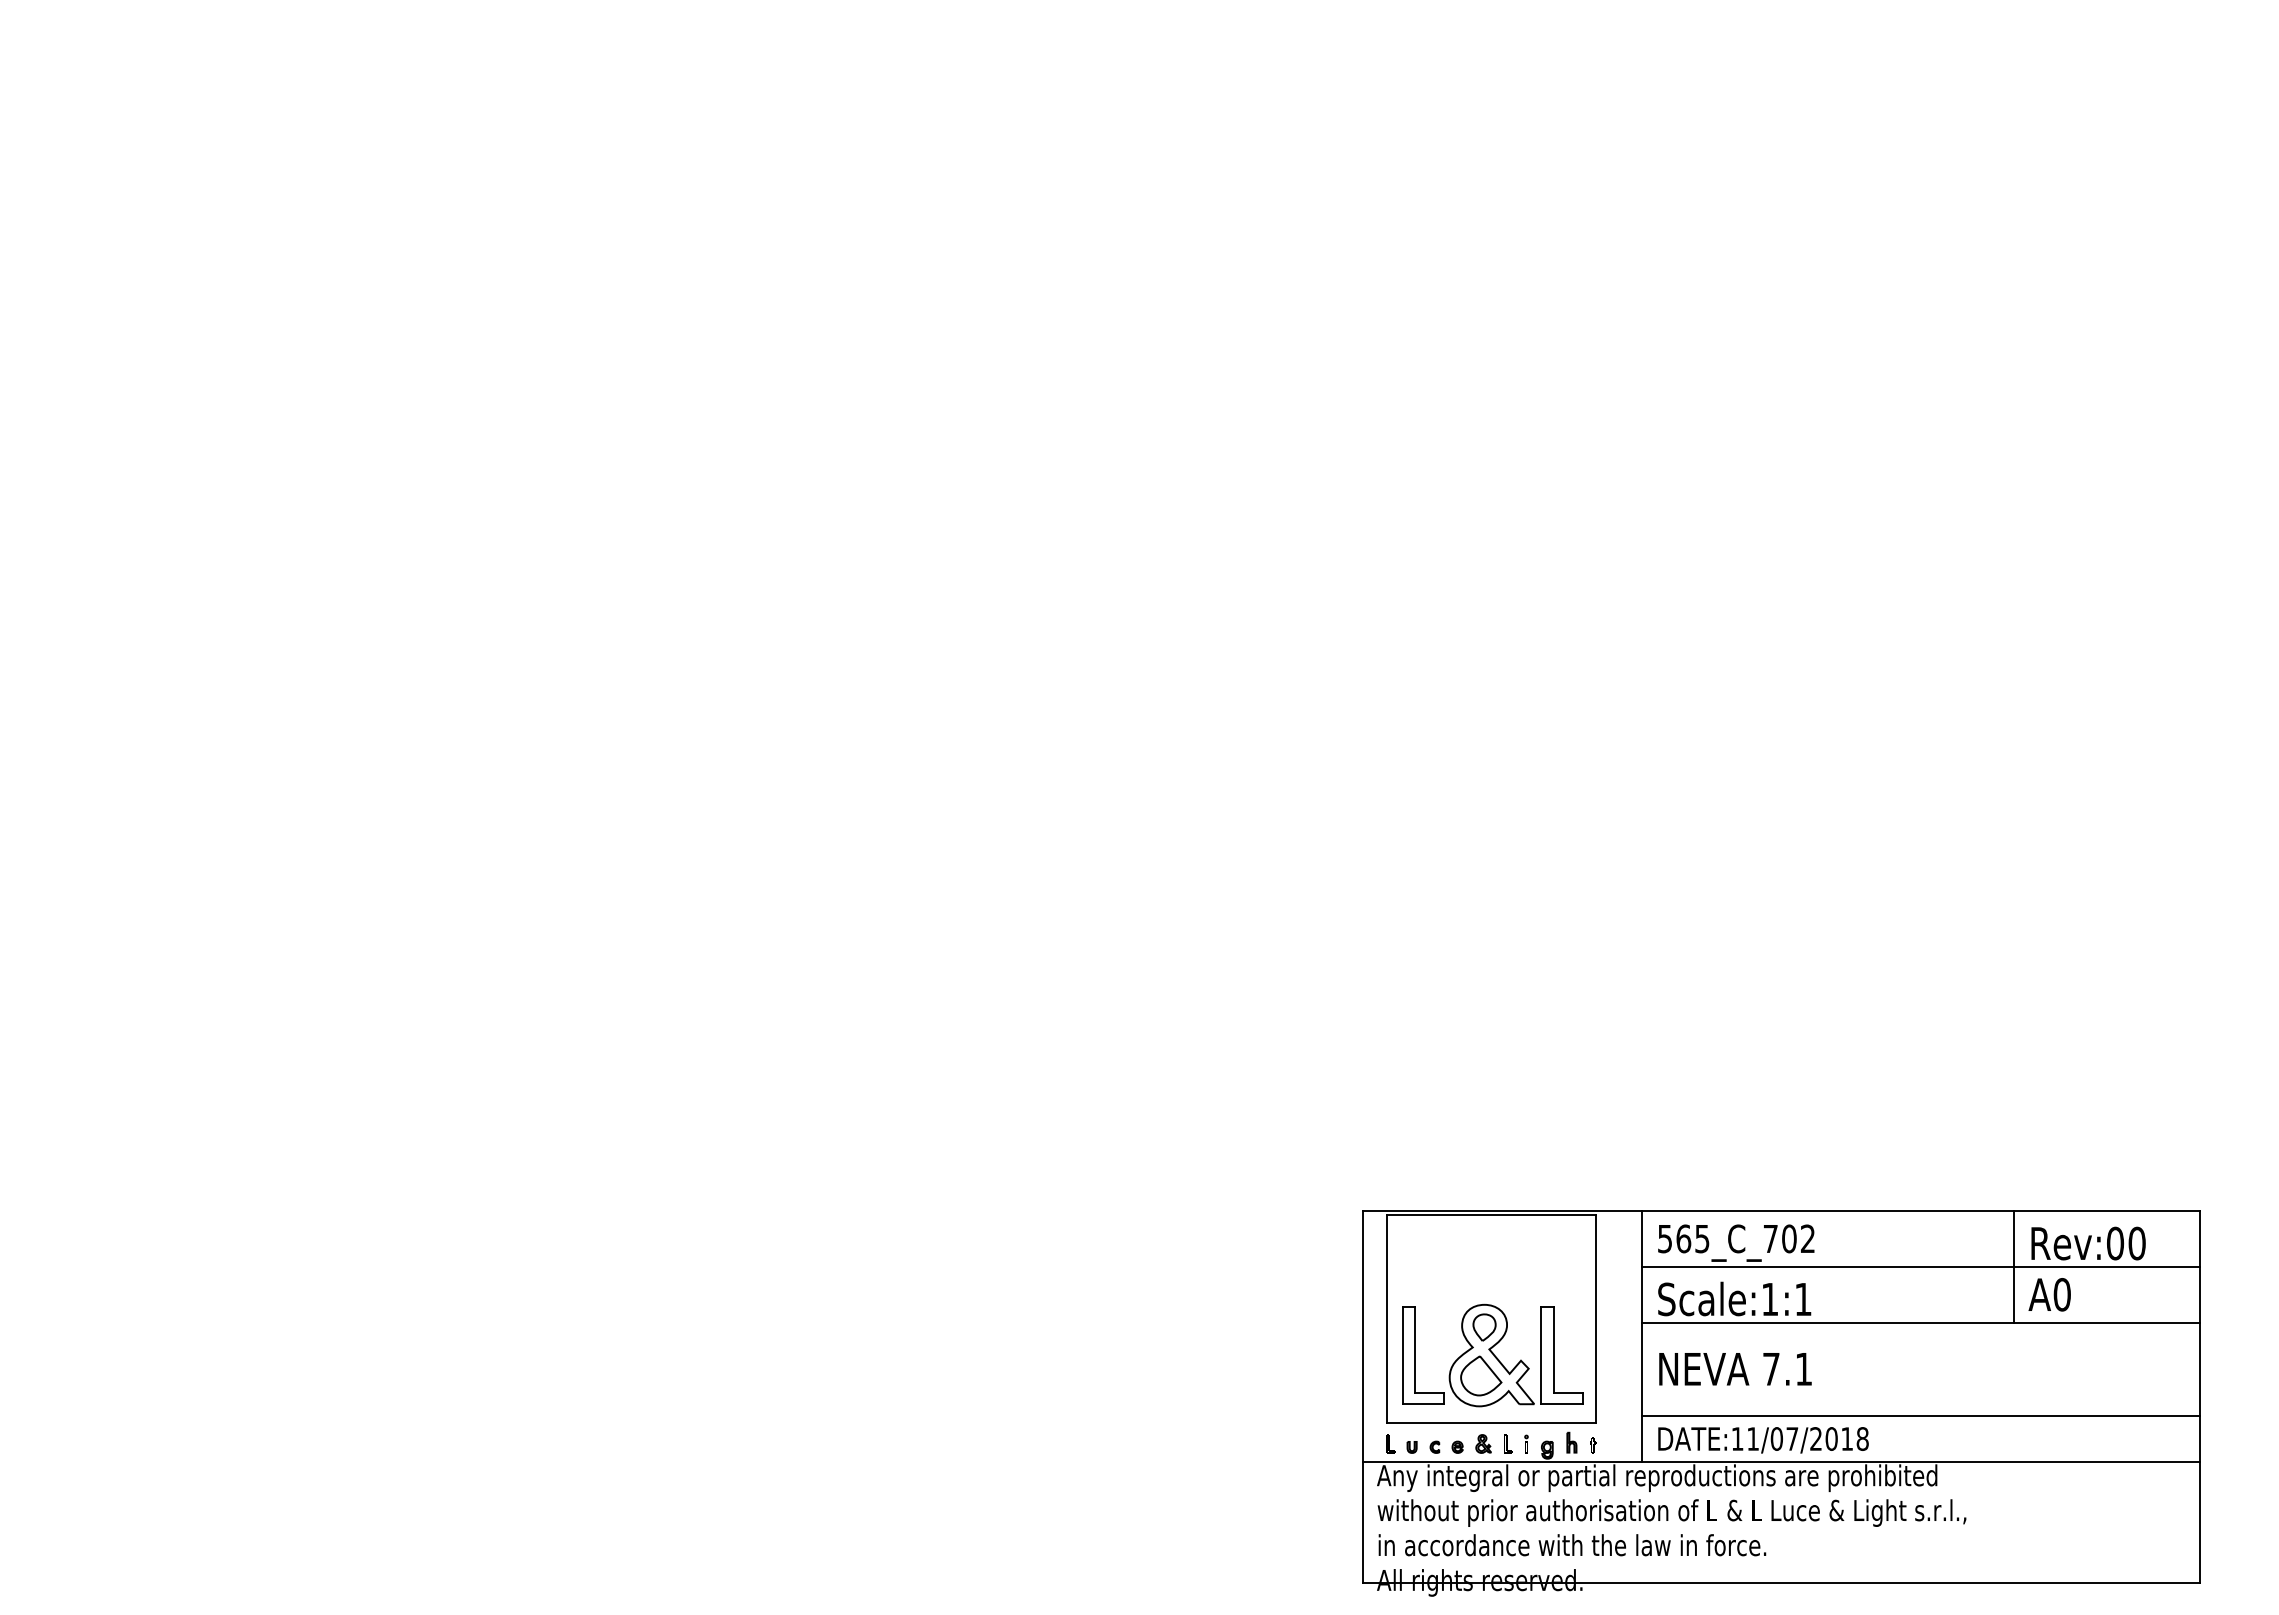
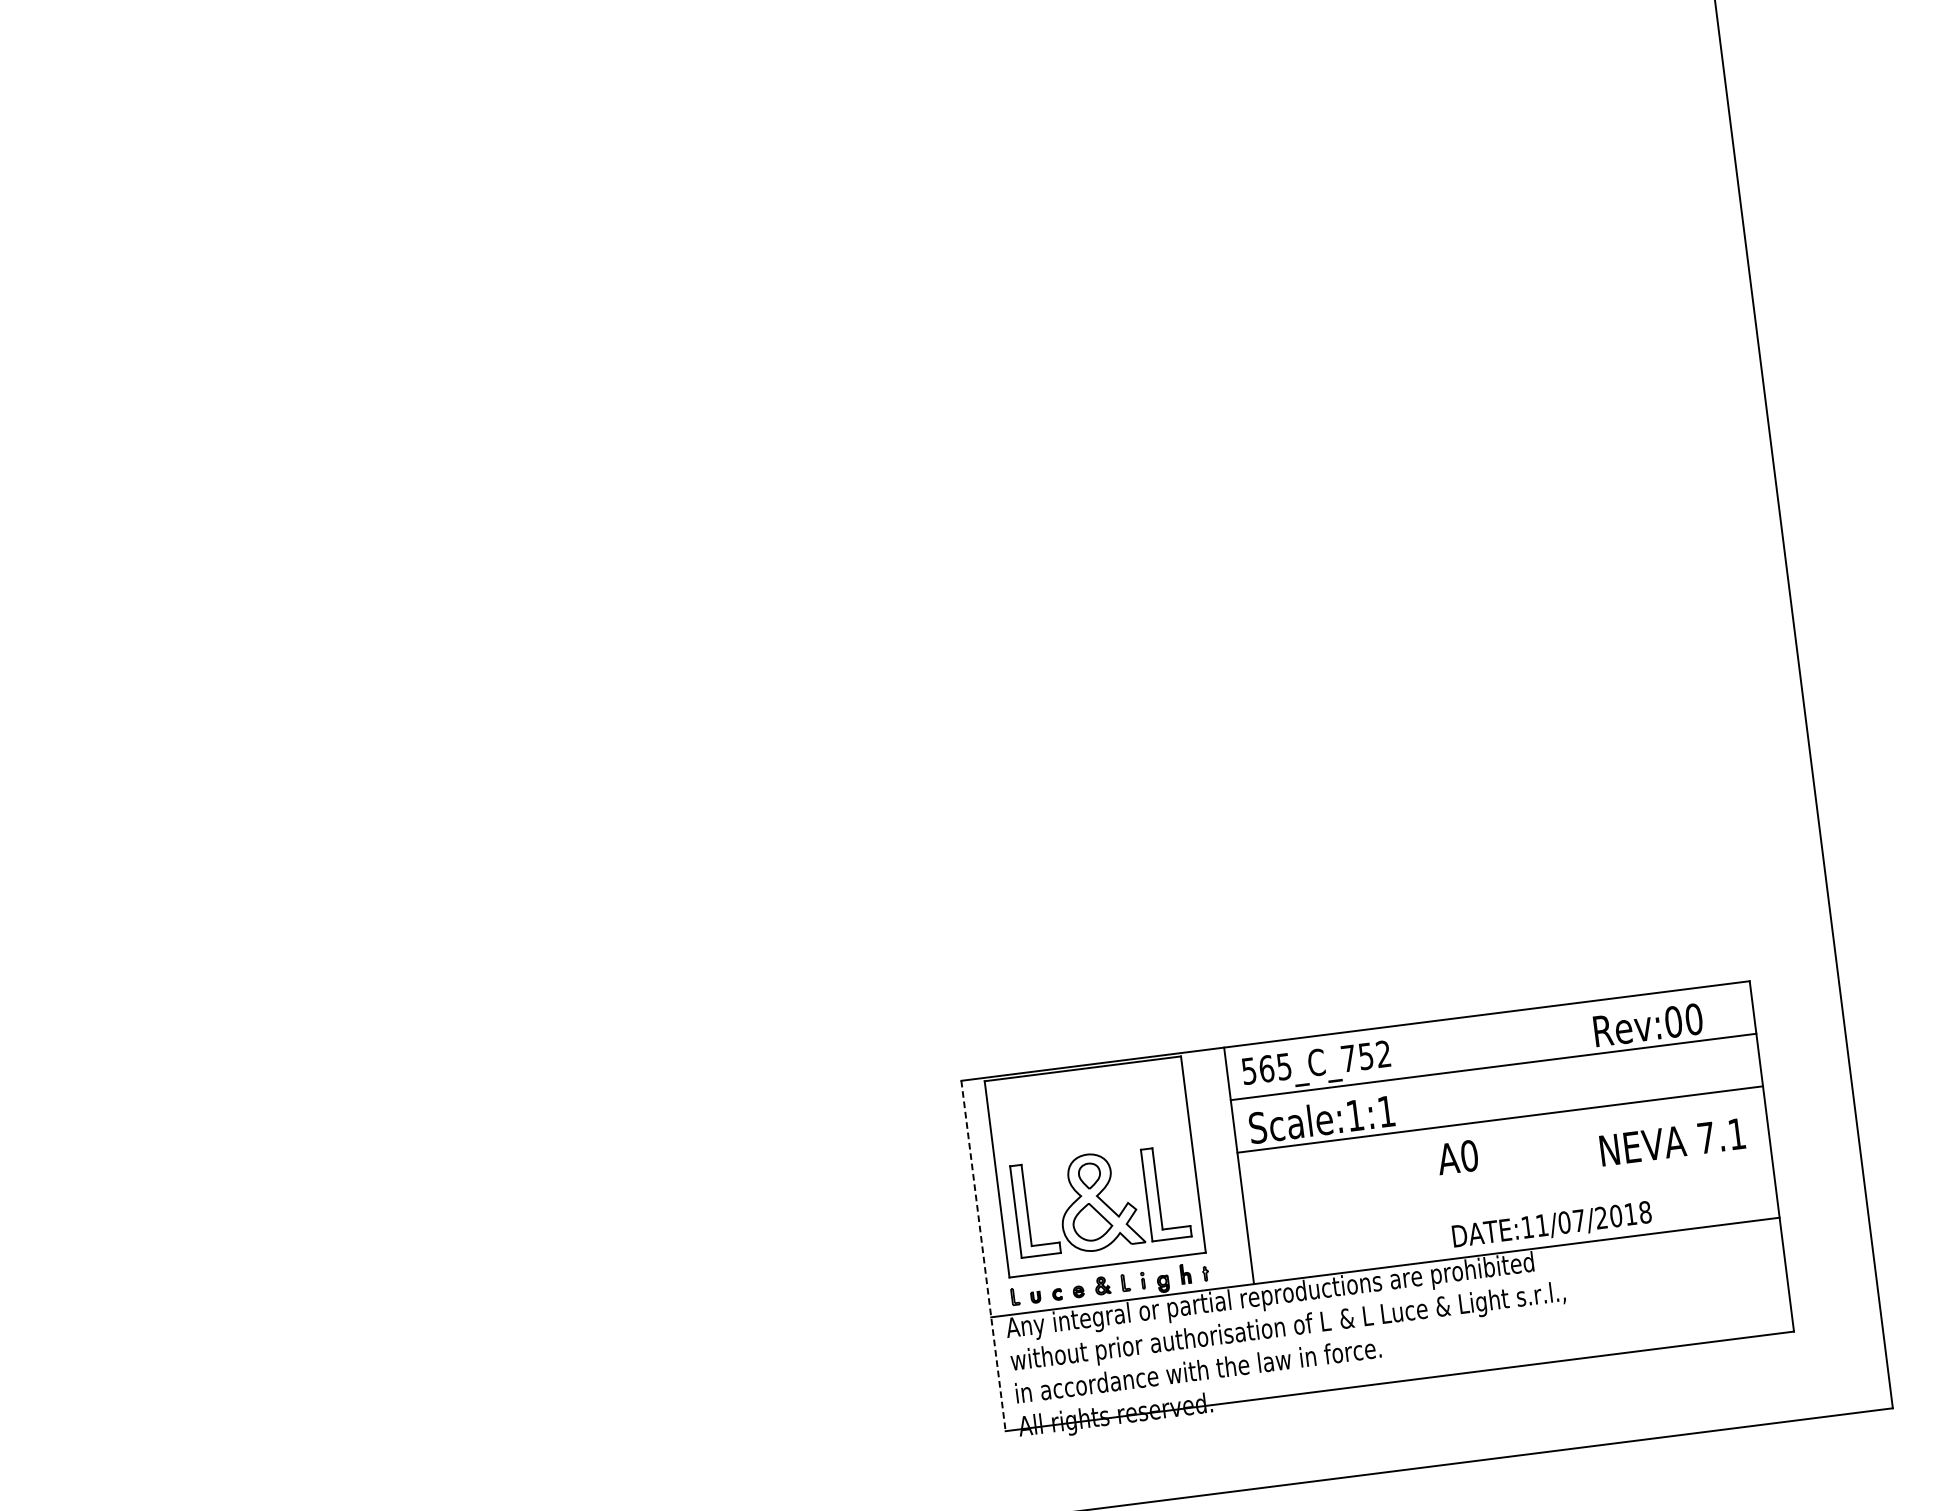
text: (1789, 1238) -> (1366, 1055), 565_C_702 -> 565_C_752
line: (2014, 1266) -> (1581, 1055), removed
text: (2049, 1294) -> (1457, 1157), moved
text: (1735, 1369) -> (1672, 1142), moved
line: (1362, 1397) -> (983, 1256), solid -> dashed
line: (1921, 1415) -> (1511, 1206), removed
text: (1763, 1440) -> (1552, 1225), moved

